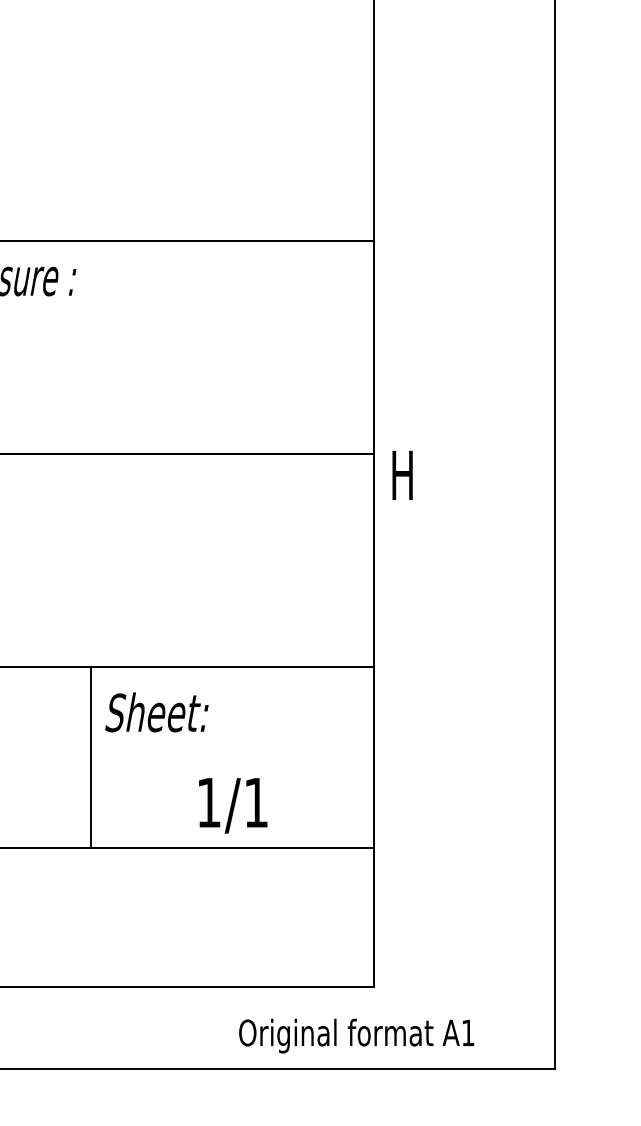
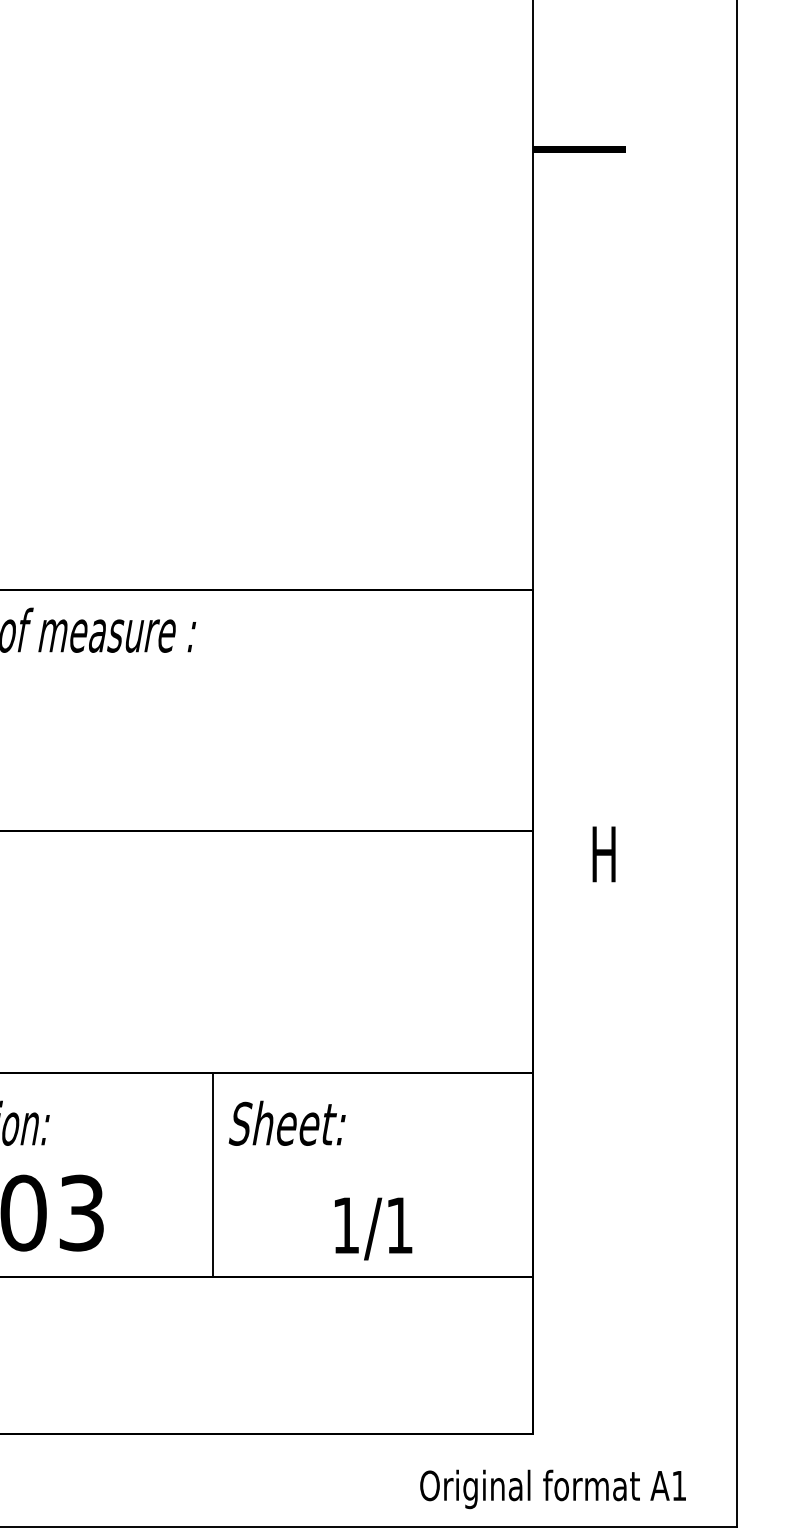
text: (402, 475) -> (603, 854), moved
text: (356, 1036) -> (552, 1489), moved

